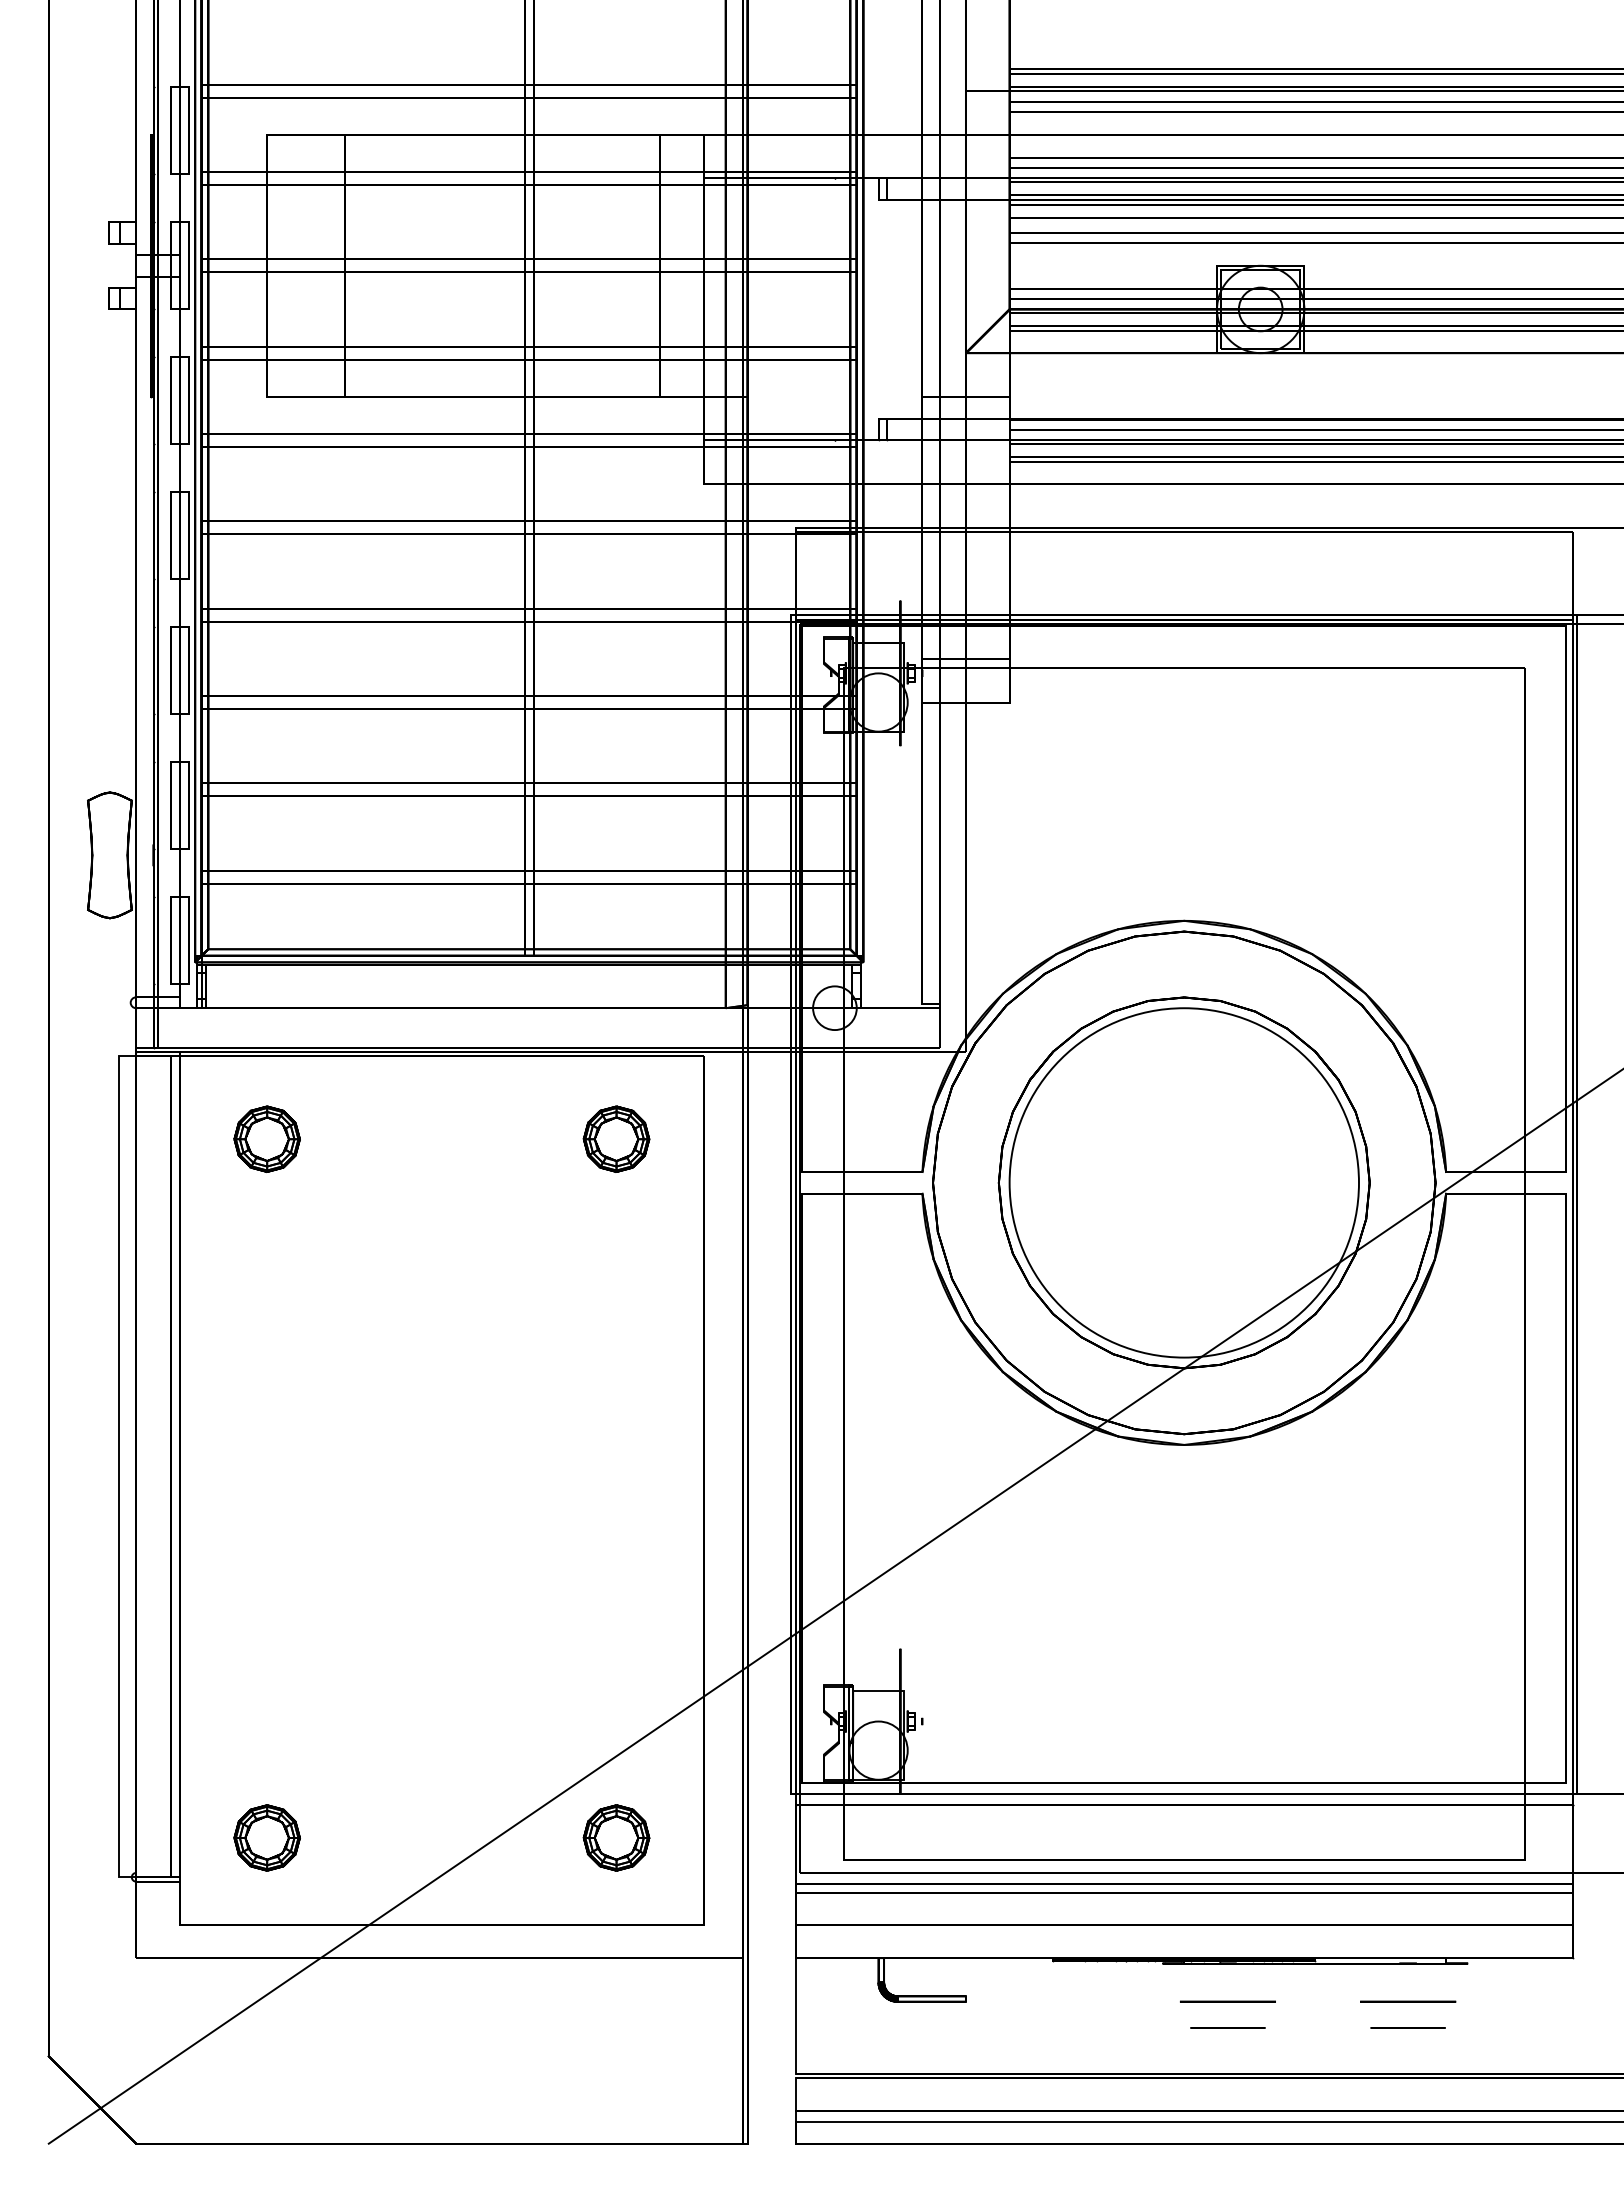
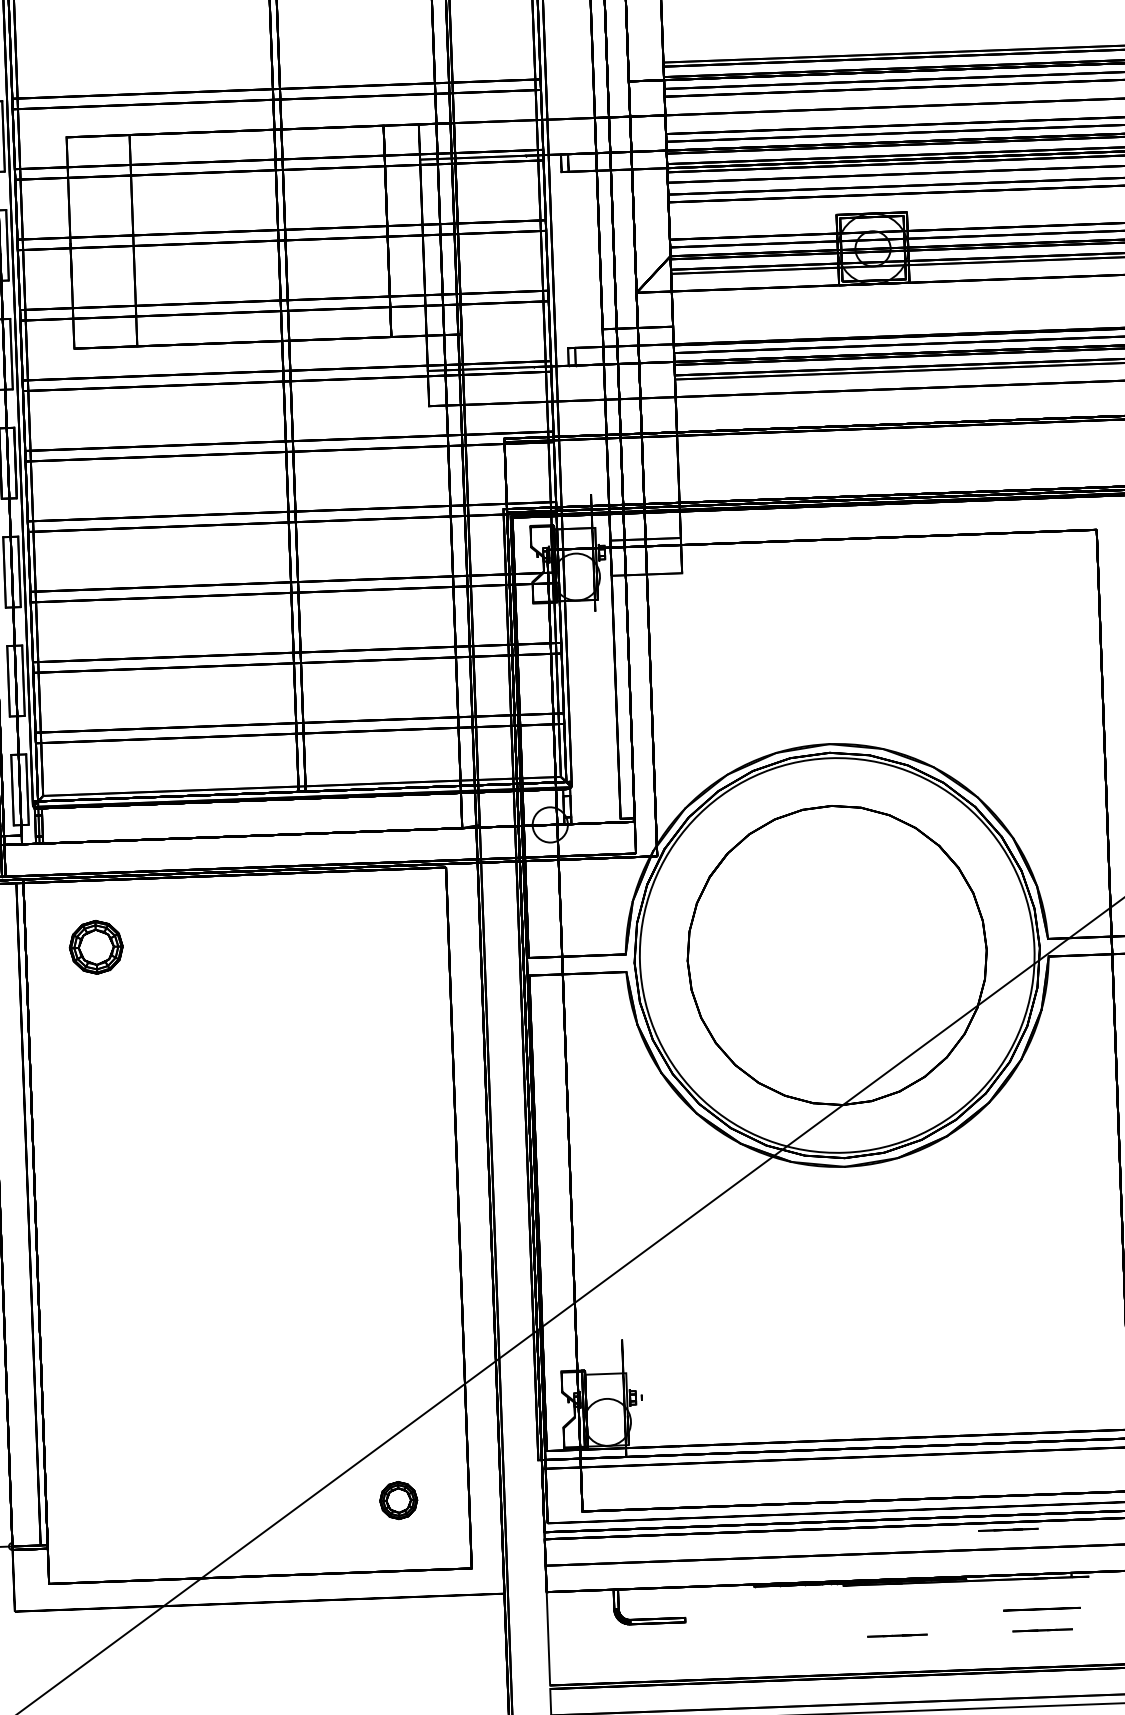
part: (616, 1138) -> (378, 936), removed
circle: (1183, 1182) -> (836, 955), size x1.4
part: (266, 1837) -> (116, 1510), removed
part: (616, 1837) -> (398, 1500), size x0.7
line: (1369, 1901) -> (1007, 1529), added
circle: (1227, 2001) -> (896, 1614), removed

